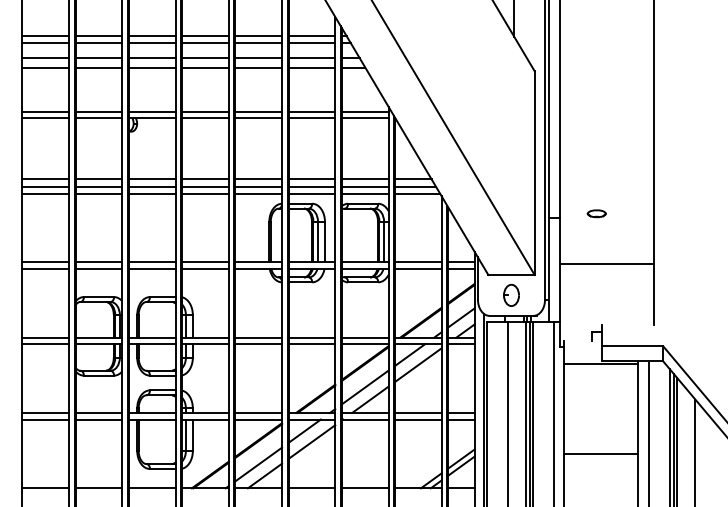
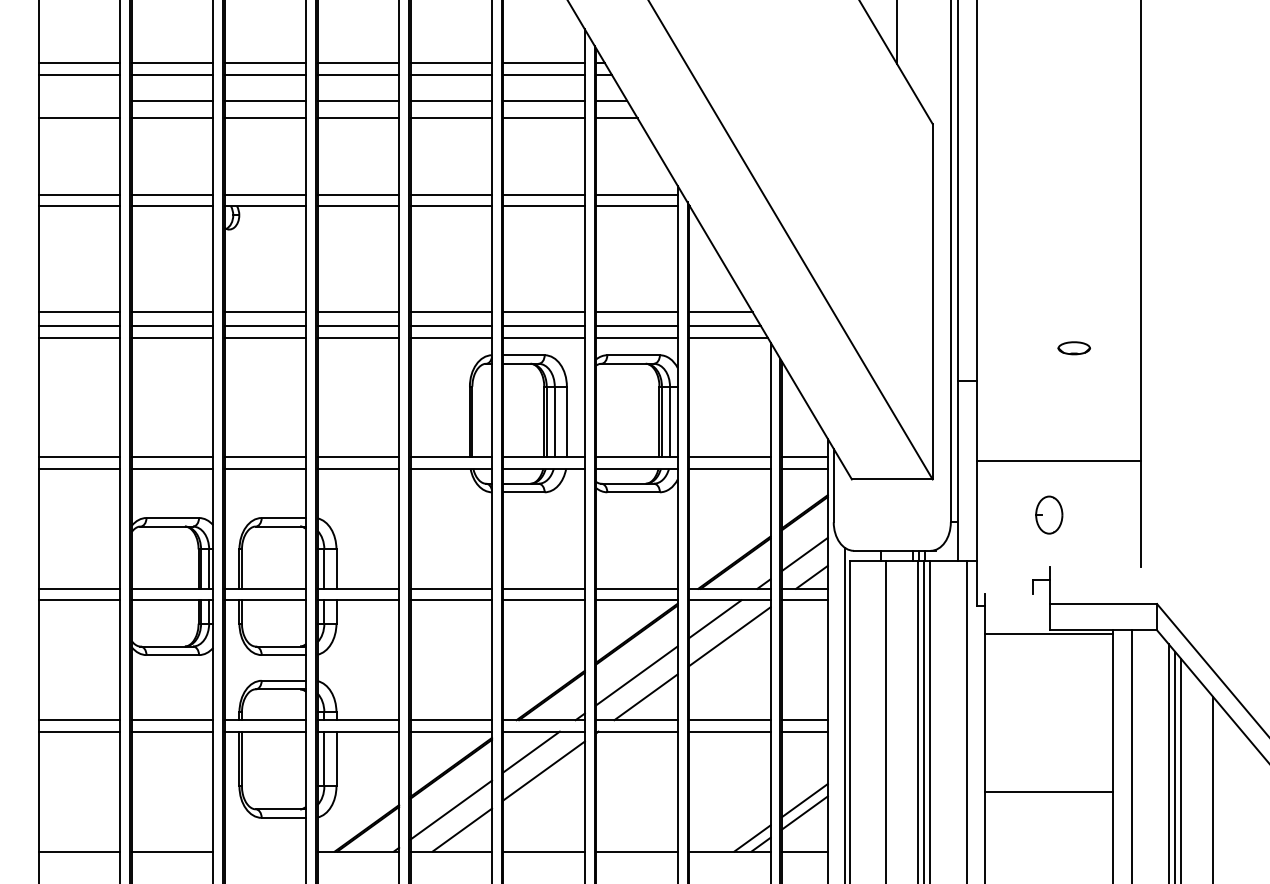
line: (45, 58) -> (79, 101), removed
part: (596, 213) -> (1073, 347), moved
part: (511, 294) -> (1049, 513), moved
line: (151, 488) -> (264, 851), removed

